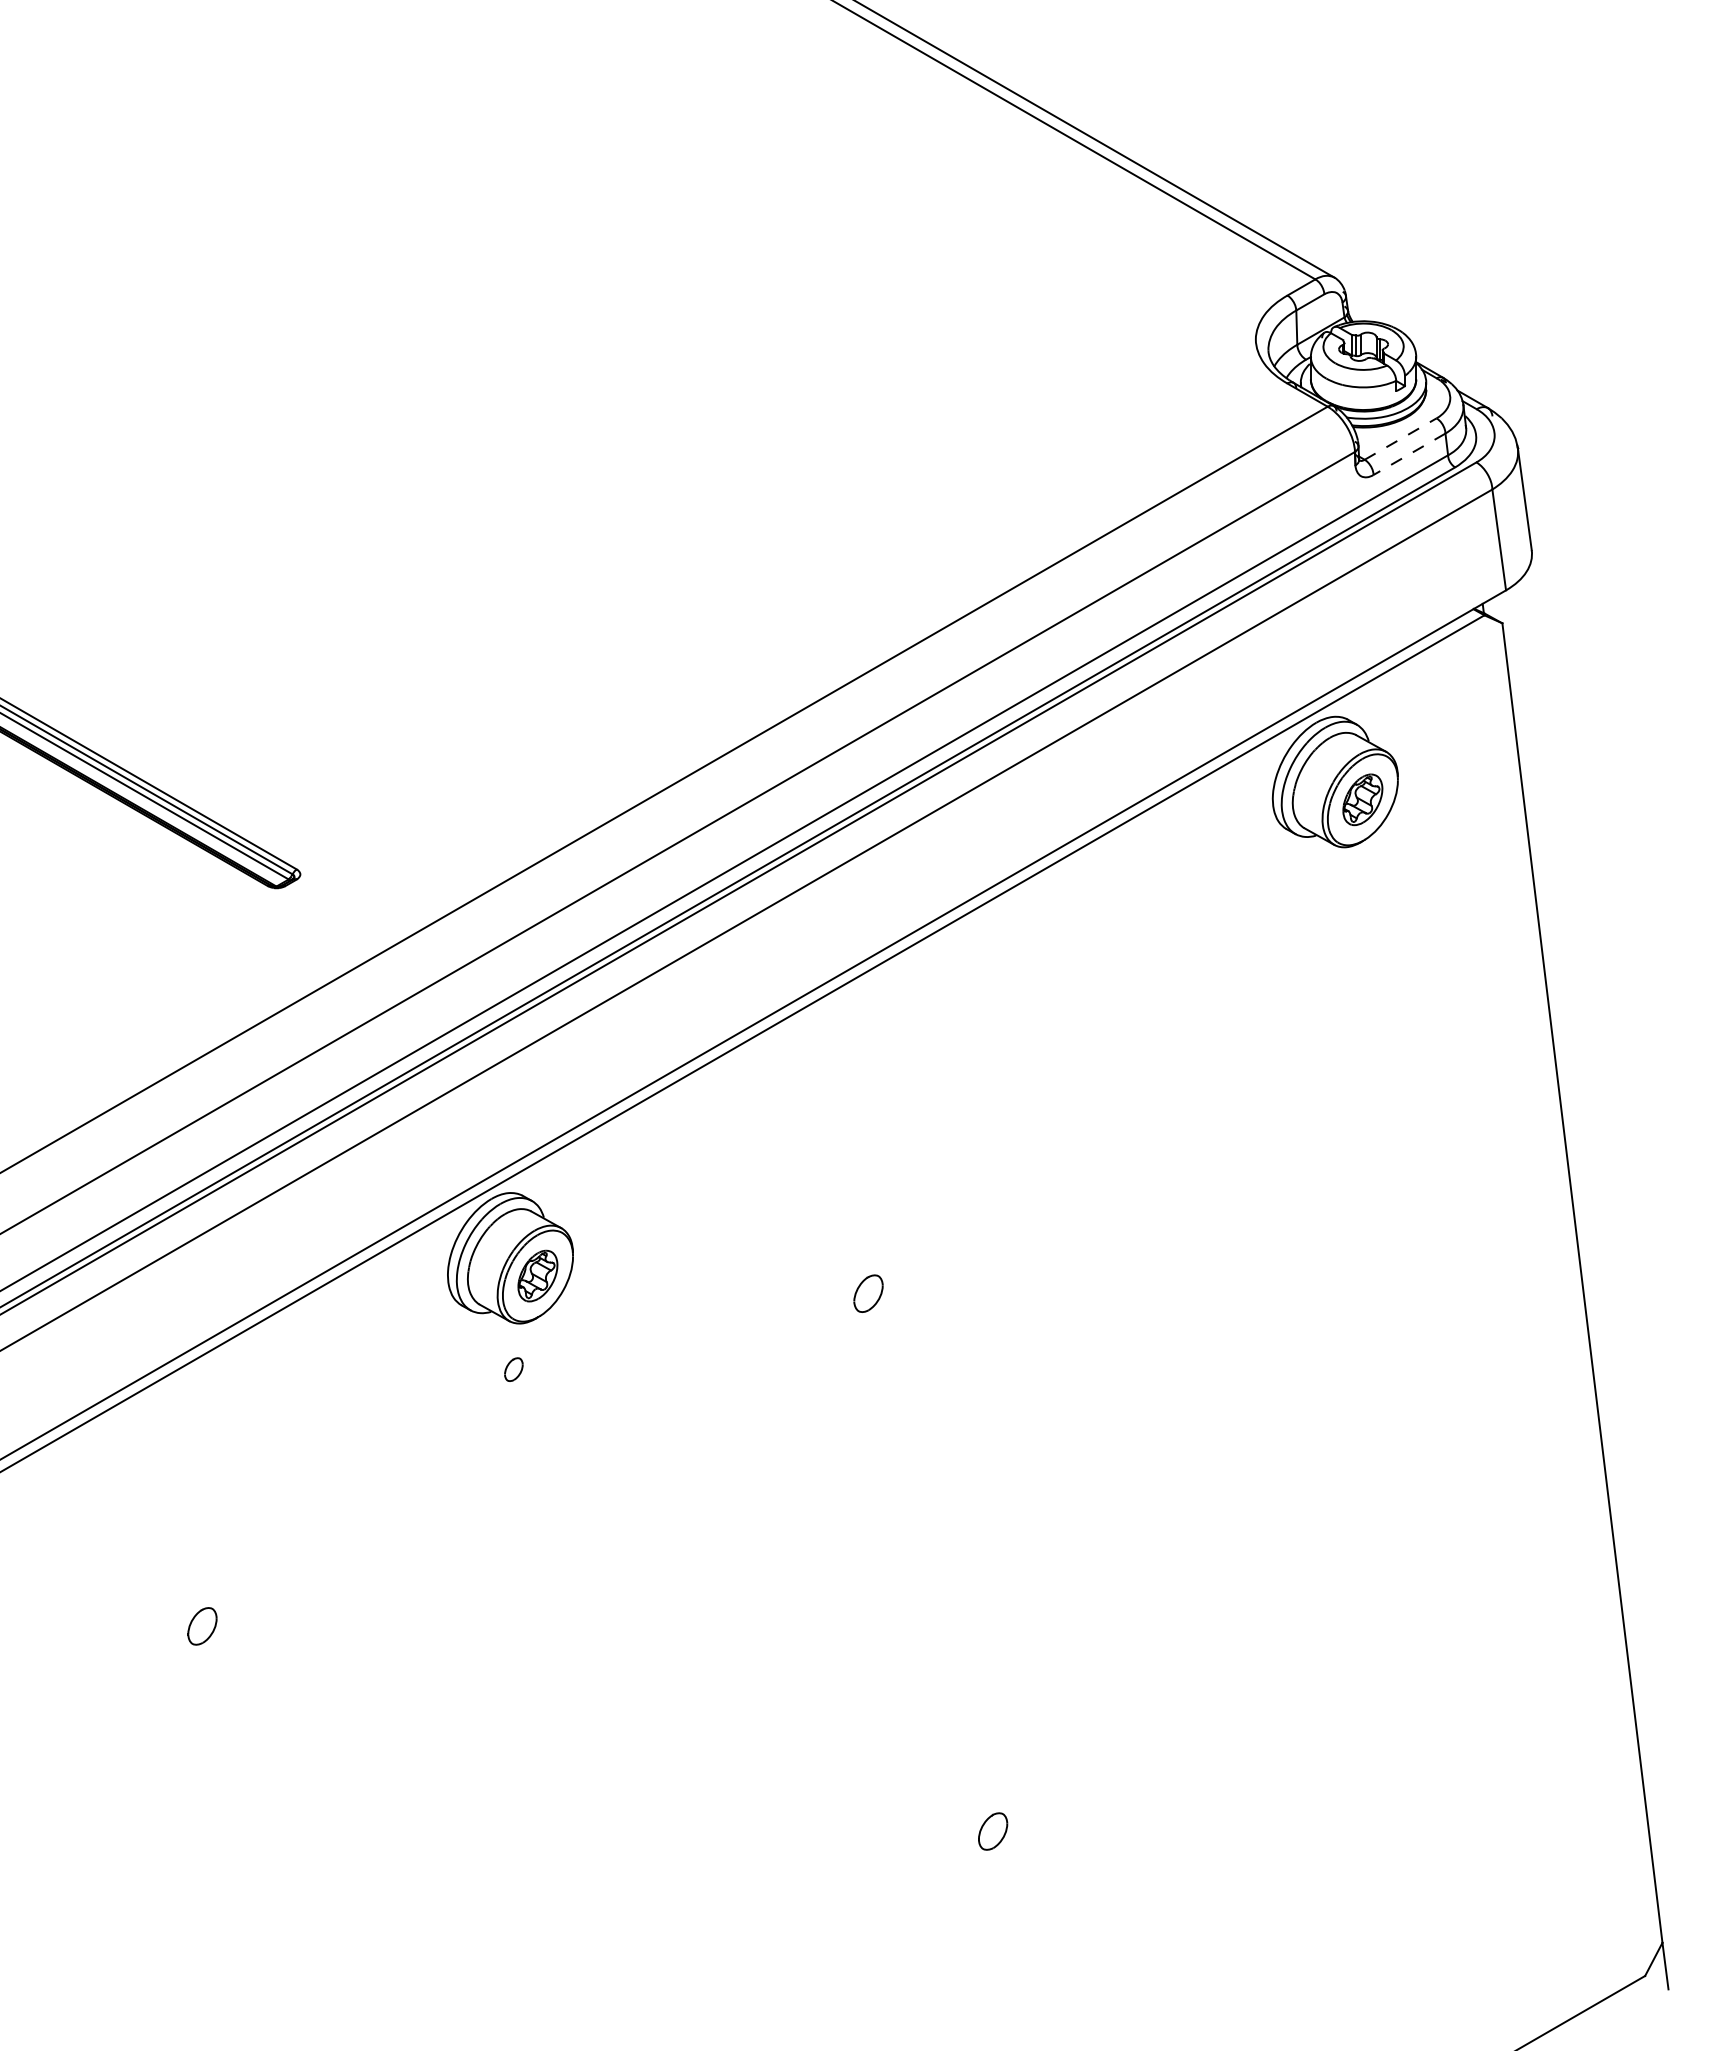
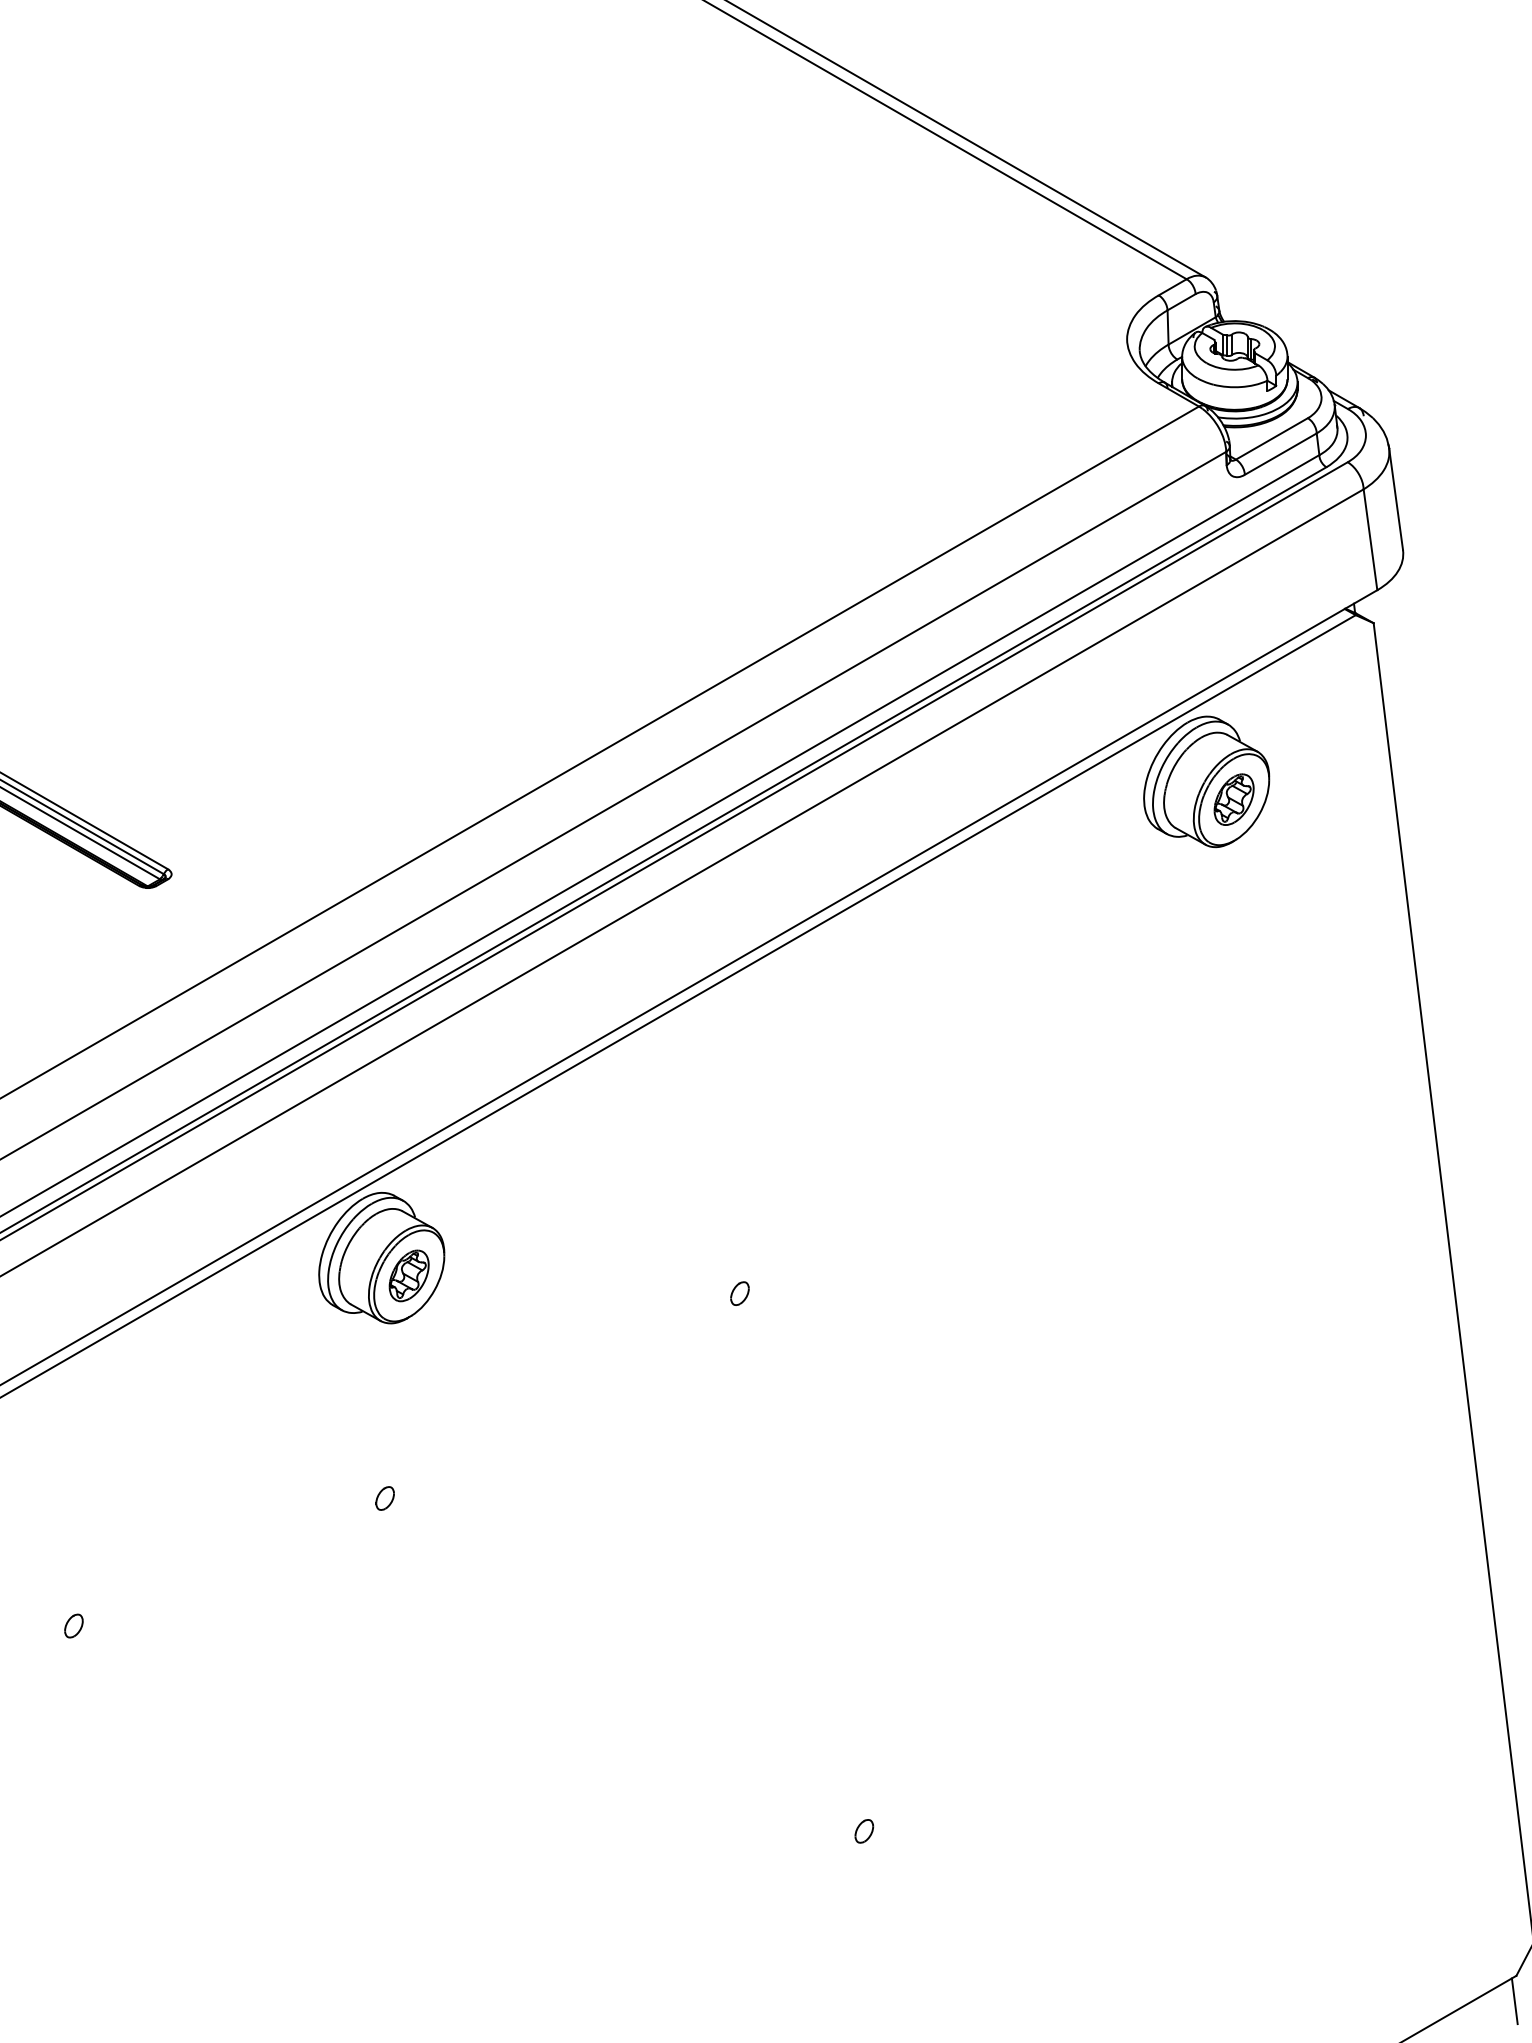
line: (1401, 438) -> (1272, 438), dashed -> solid
line: (1409, 454) -> (1280, 454), dashed -> solid
part: (868, 1293) -> (739, 1293), size x0.62
part: (513, 1369) -> (384, 1498), moved
part: (202, 1625) -> (73, 1625), size x0.62
part: (992, 1831) -> (863, 1831), size x0.62
line: (1643, 2001) -> (1514, 2001), added

